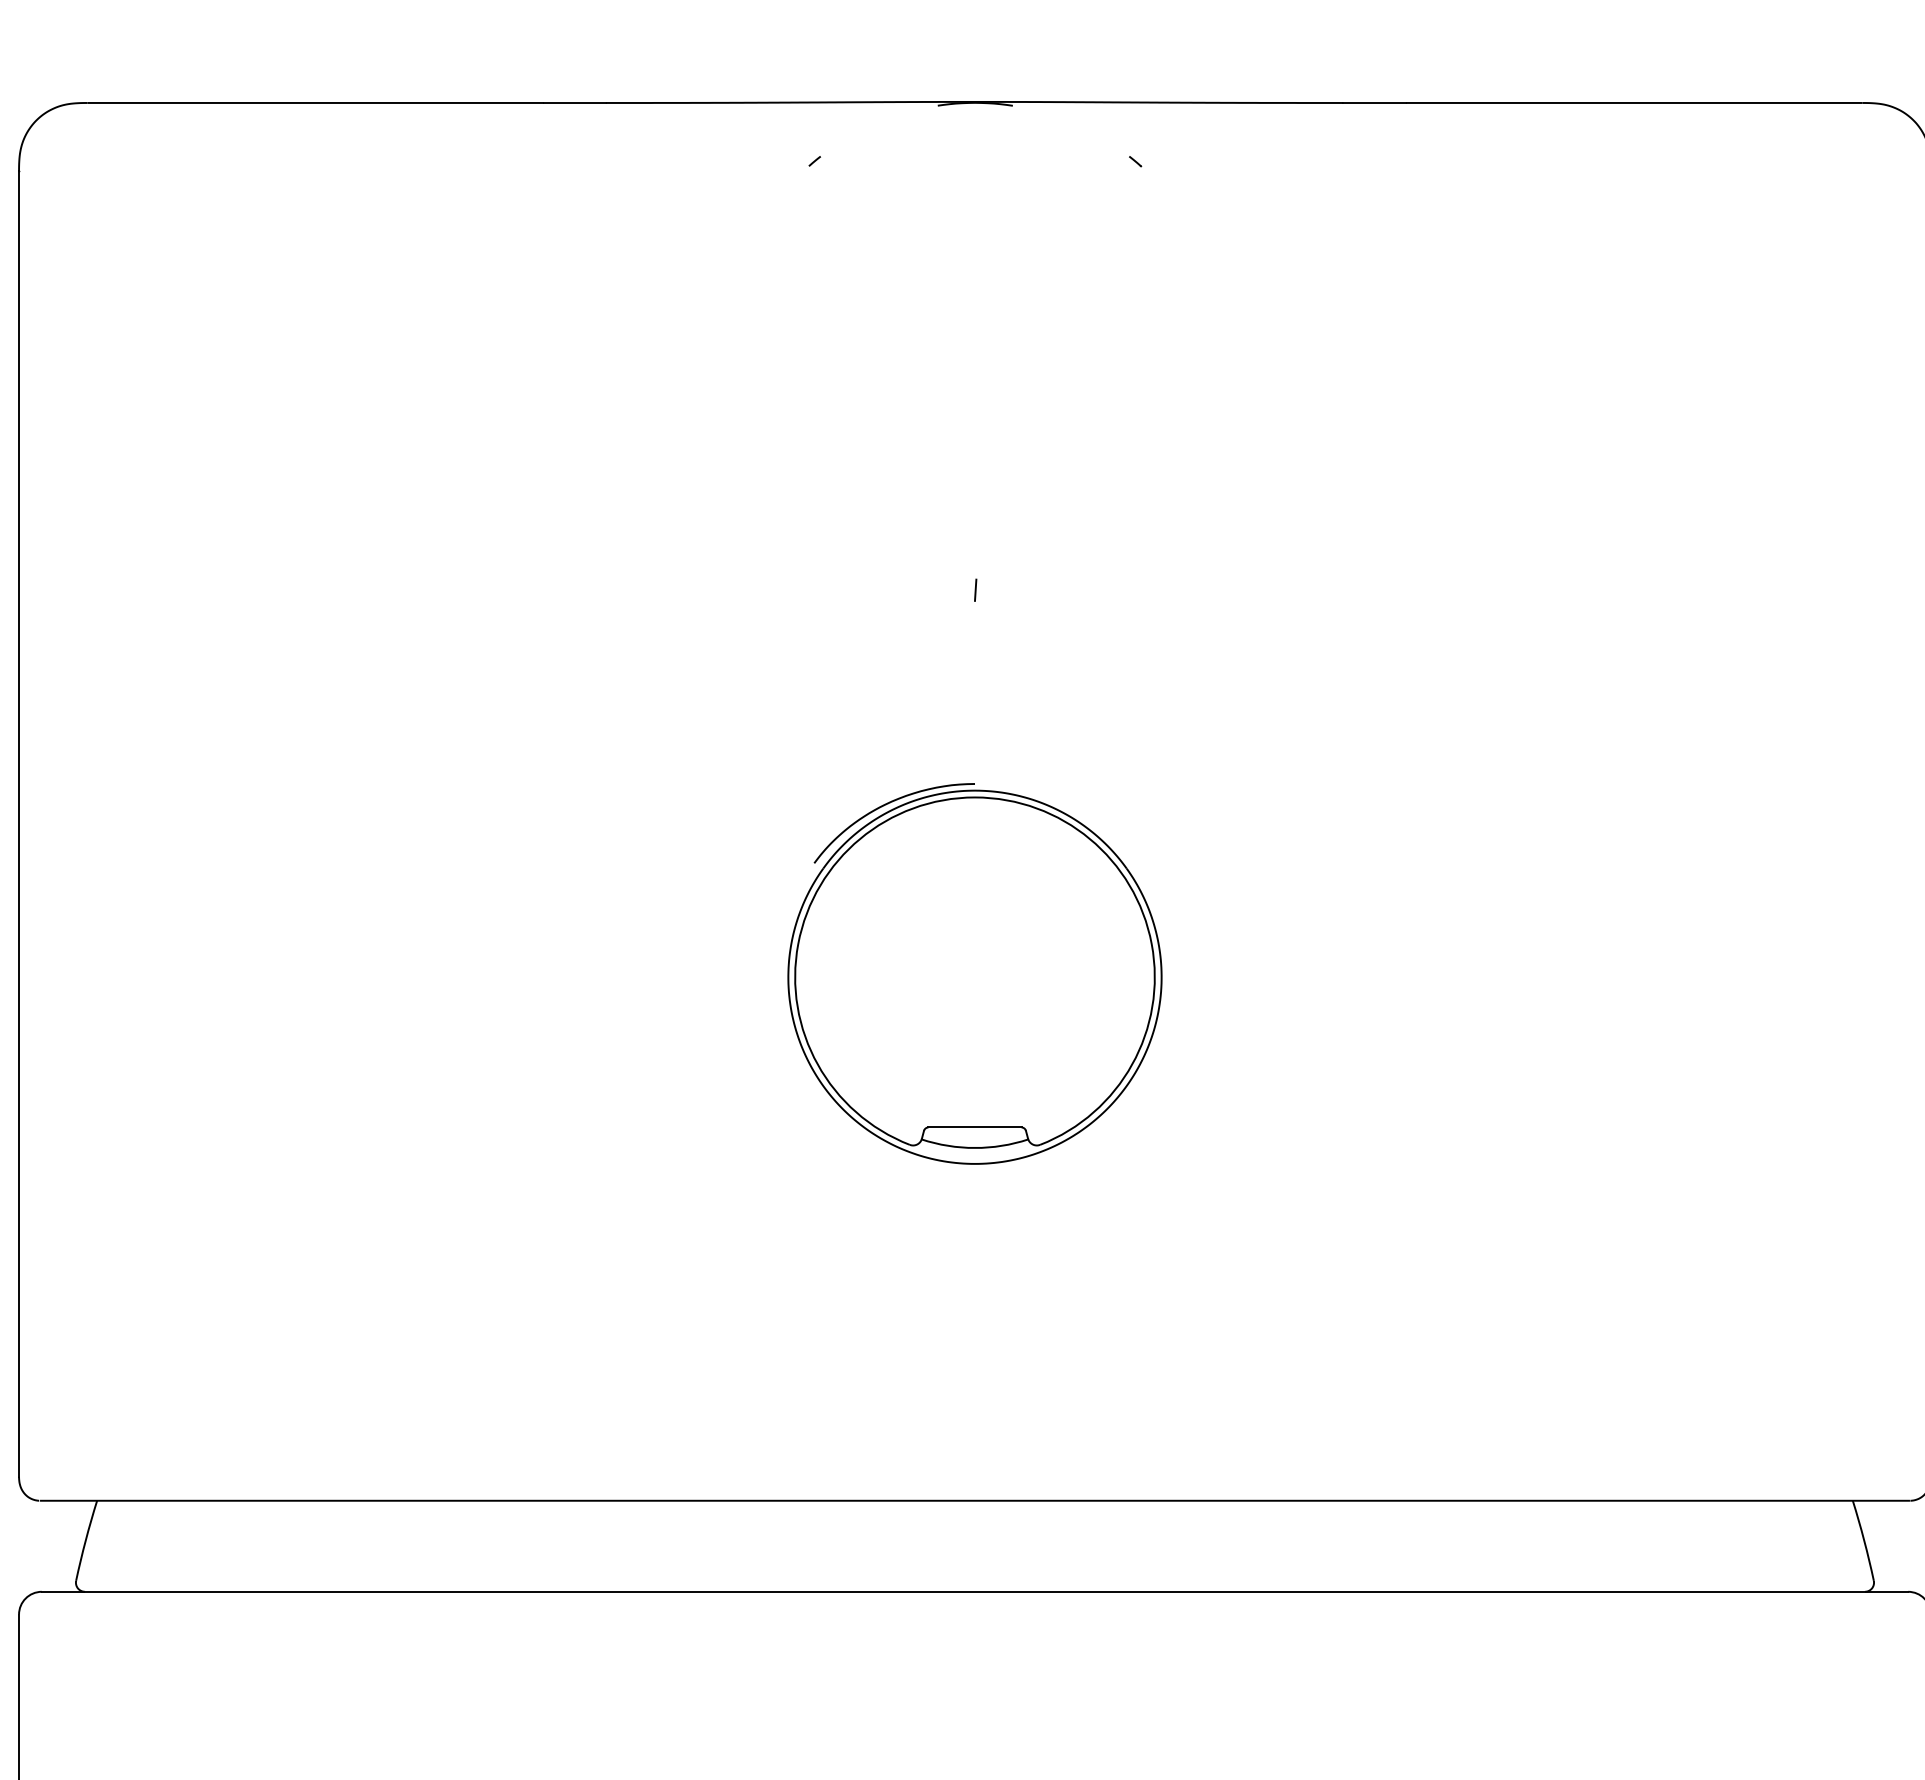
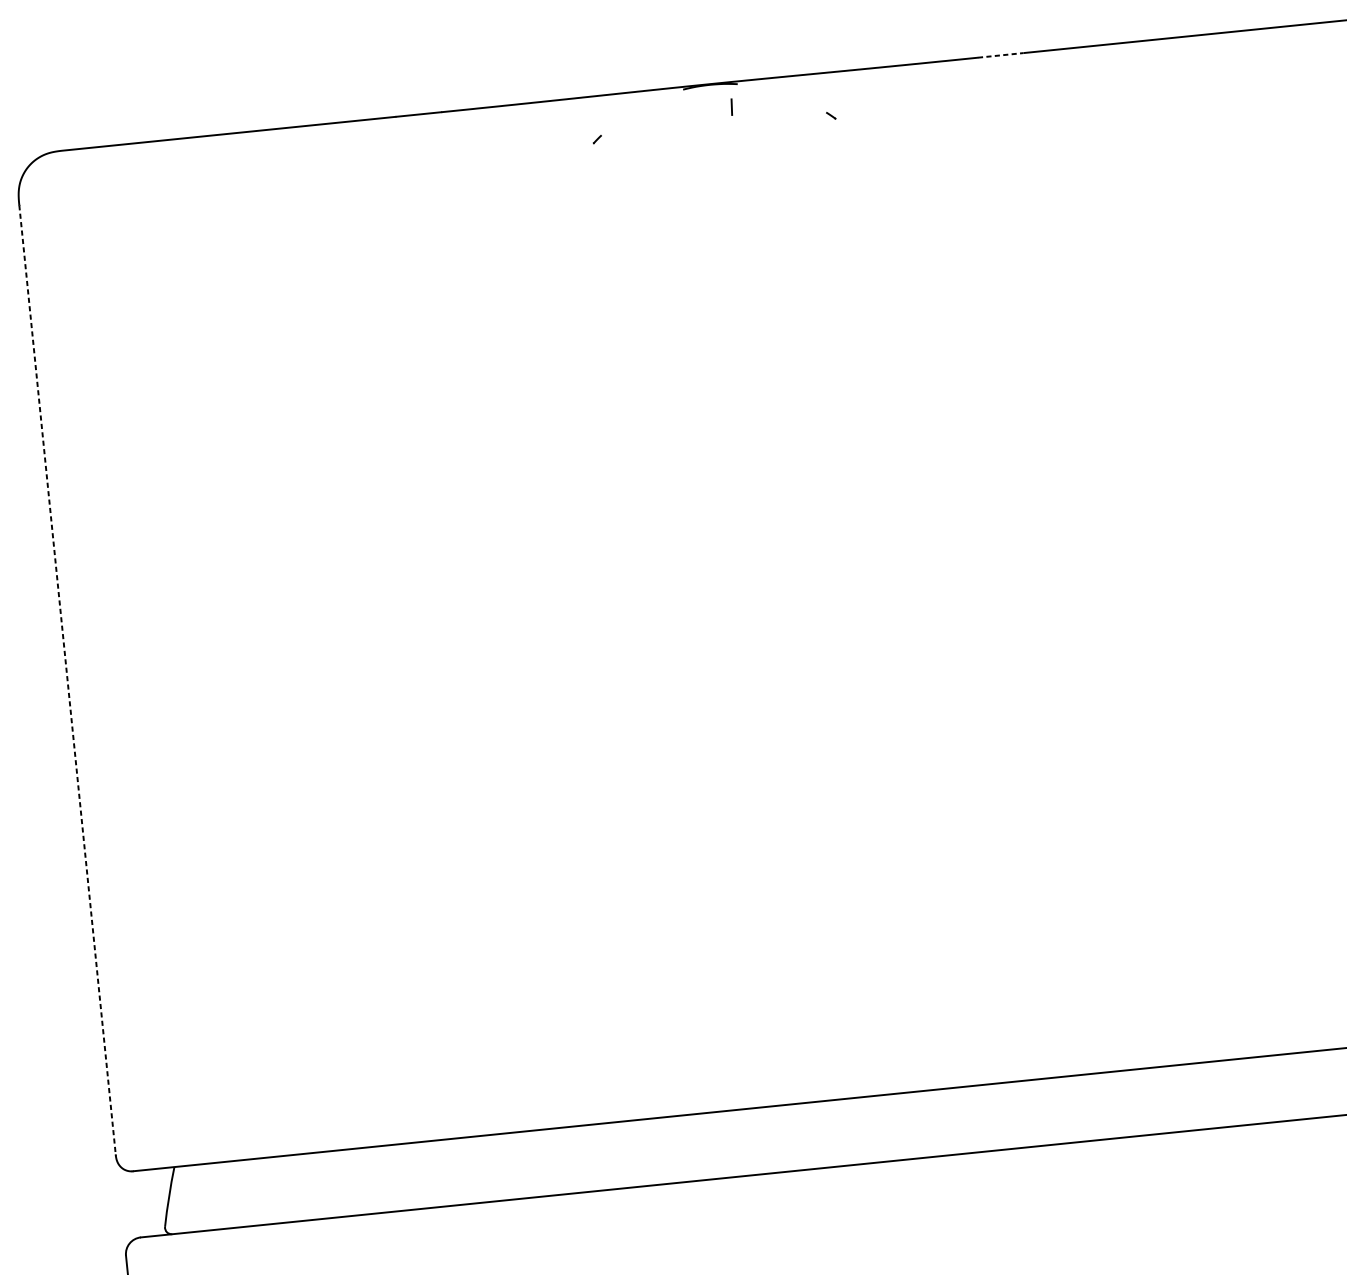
line: (1375, 102) -> (1001, 54), solid -> dashed
line: (975, 589) -> (731, 106), moved
line: (19, 823) -> (67, 679), solid -> dashed
part: (974, 973) -> (773, 718), removed

